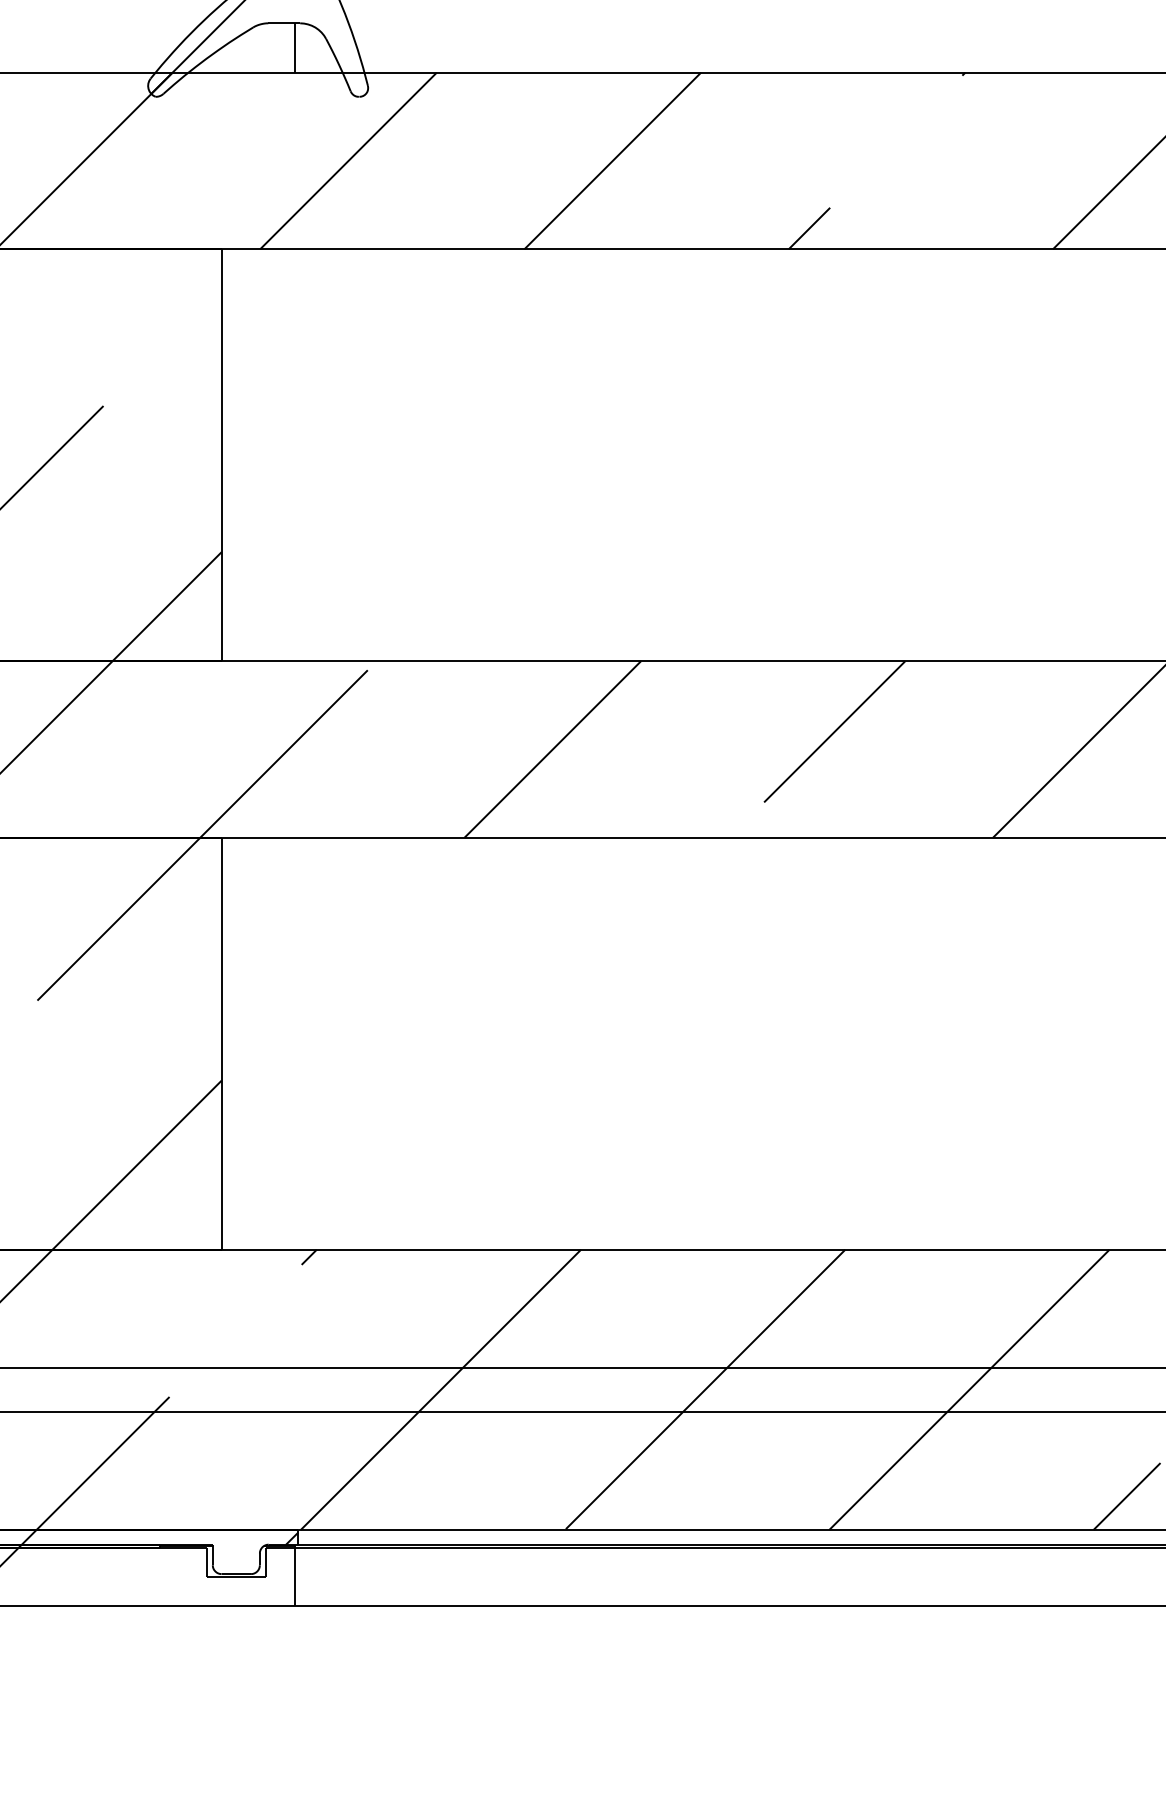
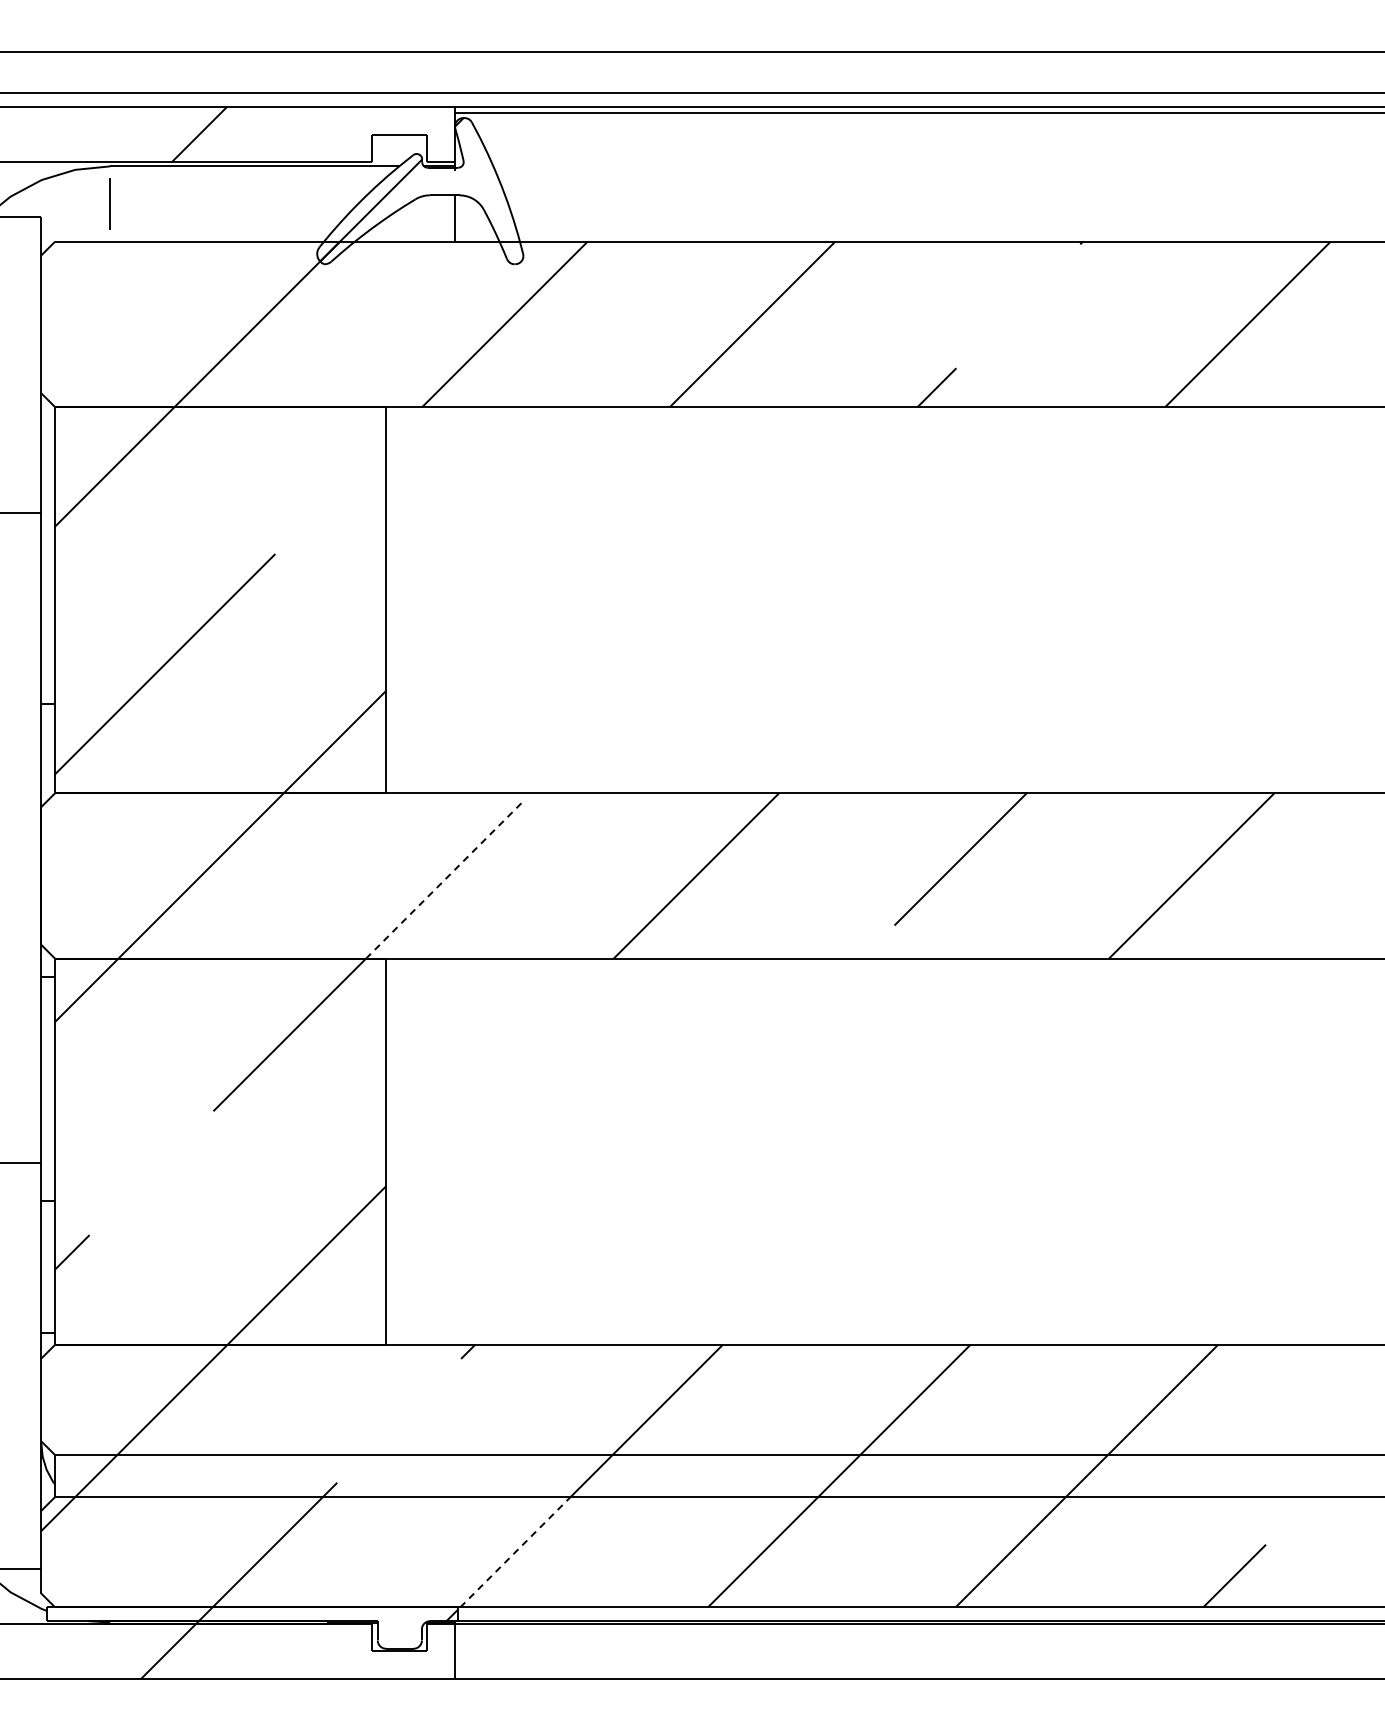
line: (283, 753) -> (444, 879), solid -> dashed
line: (359, 1470) -> (515, 1551), solid -> dashed

